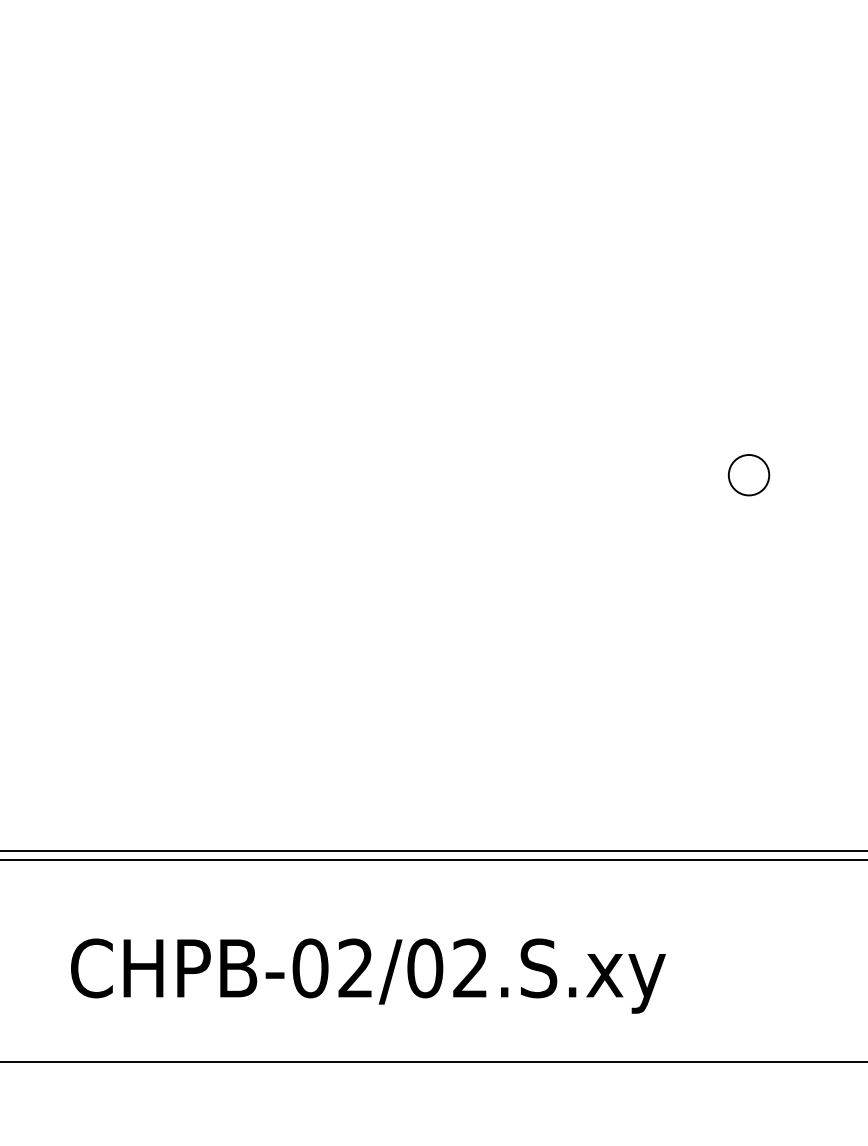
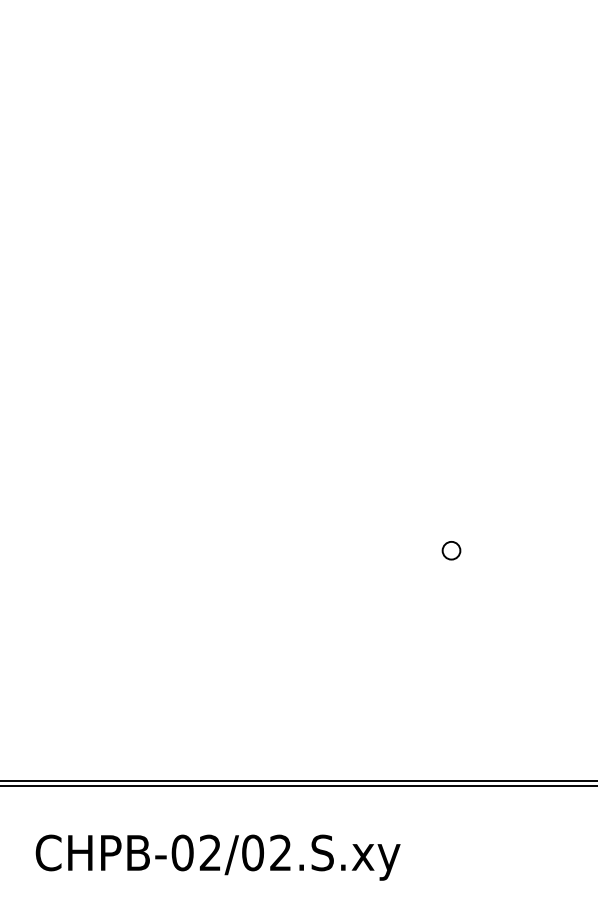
part: (748, 475) -> (451, 550), size x0.71

